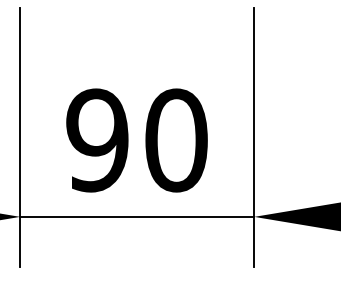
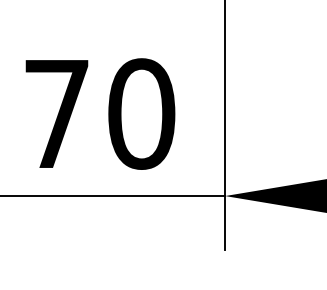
text: (97, 140) -> (56, 114), 90 -> 70

